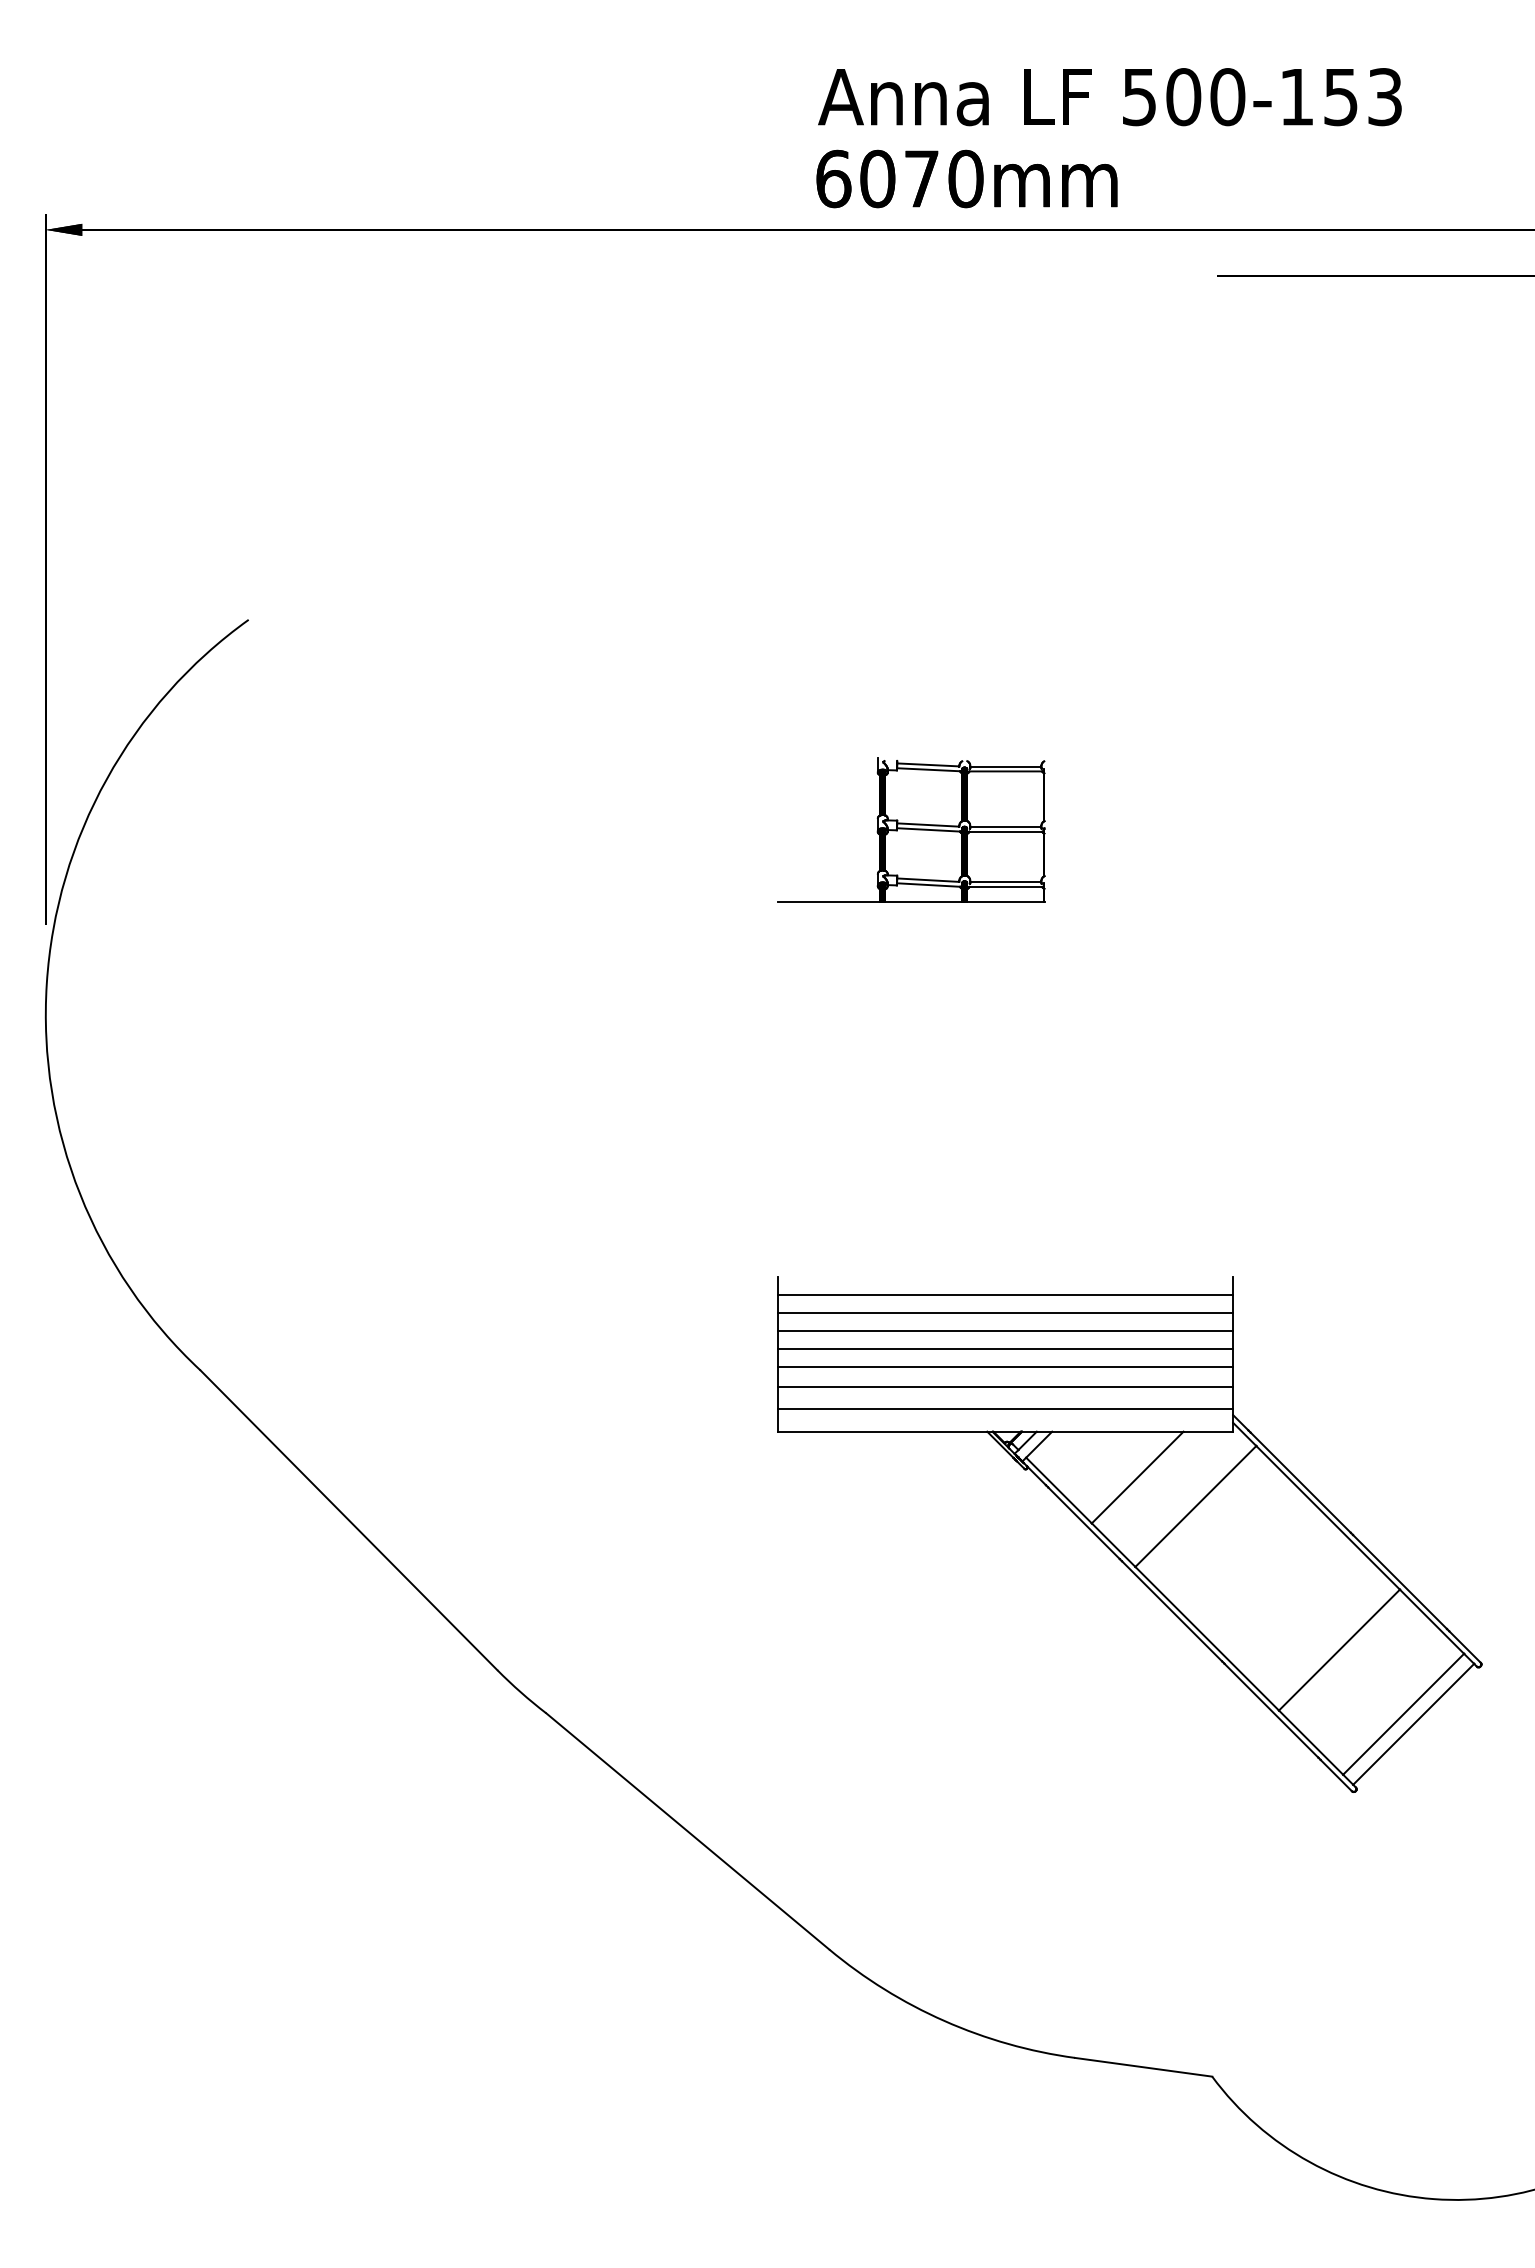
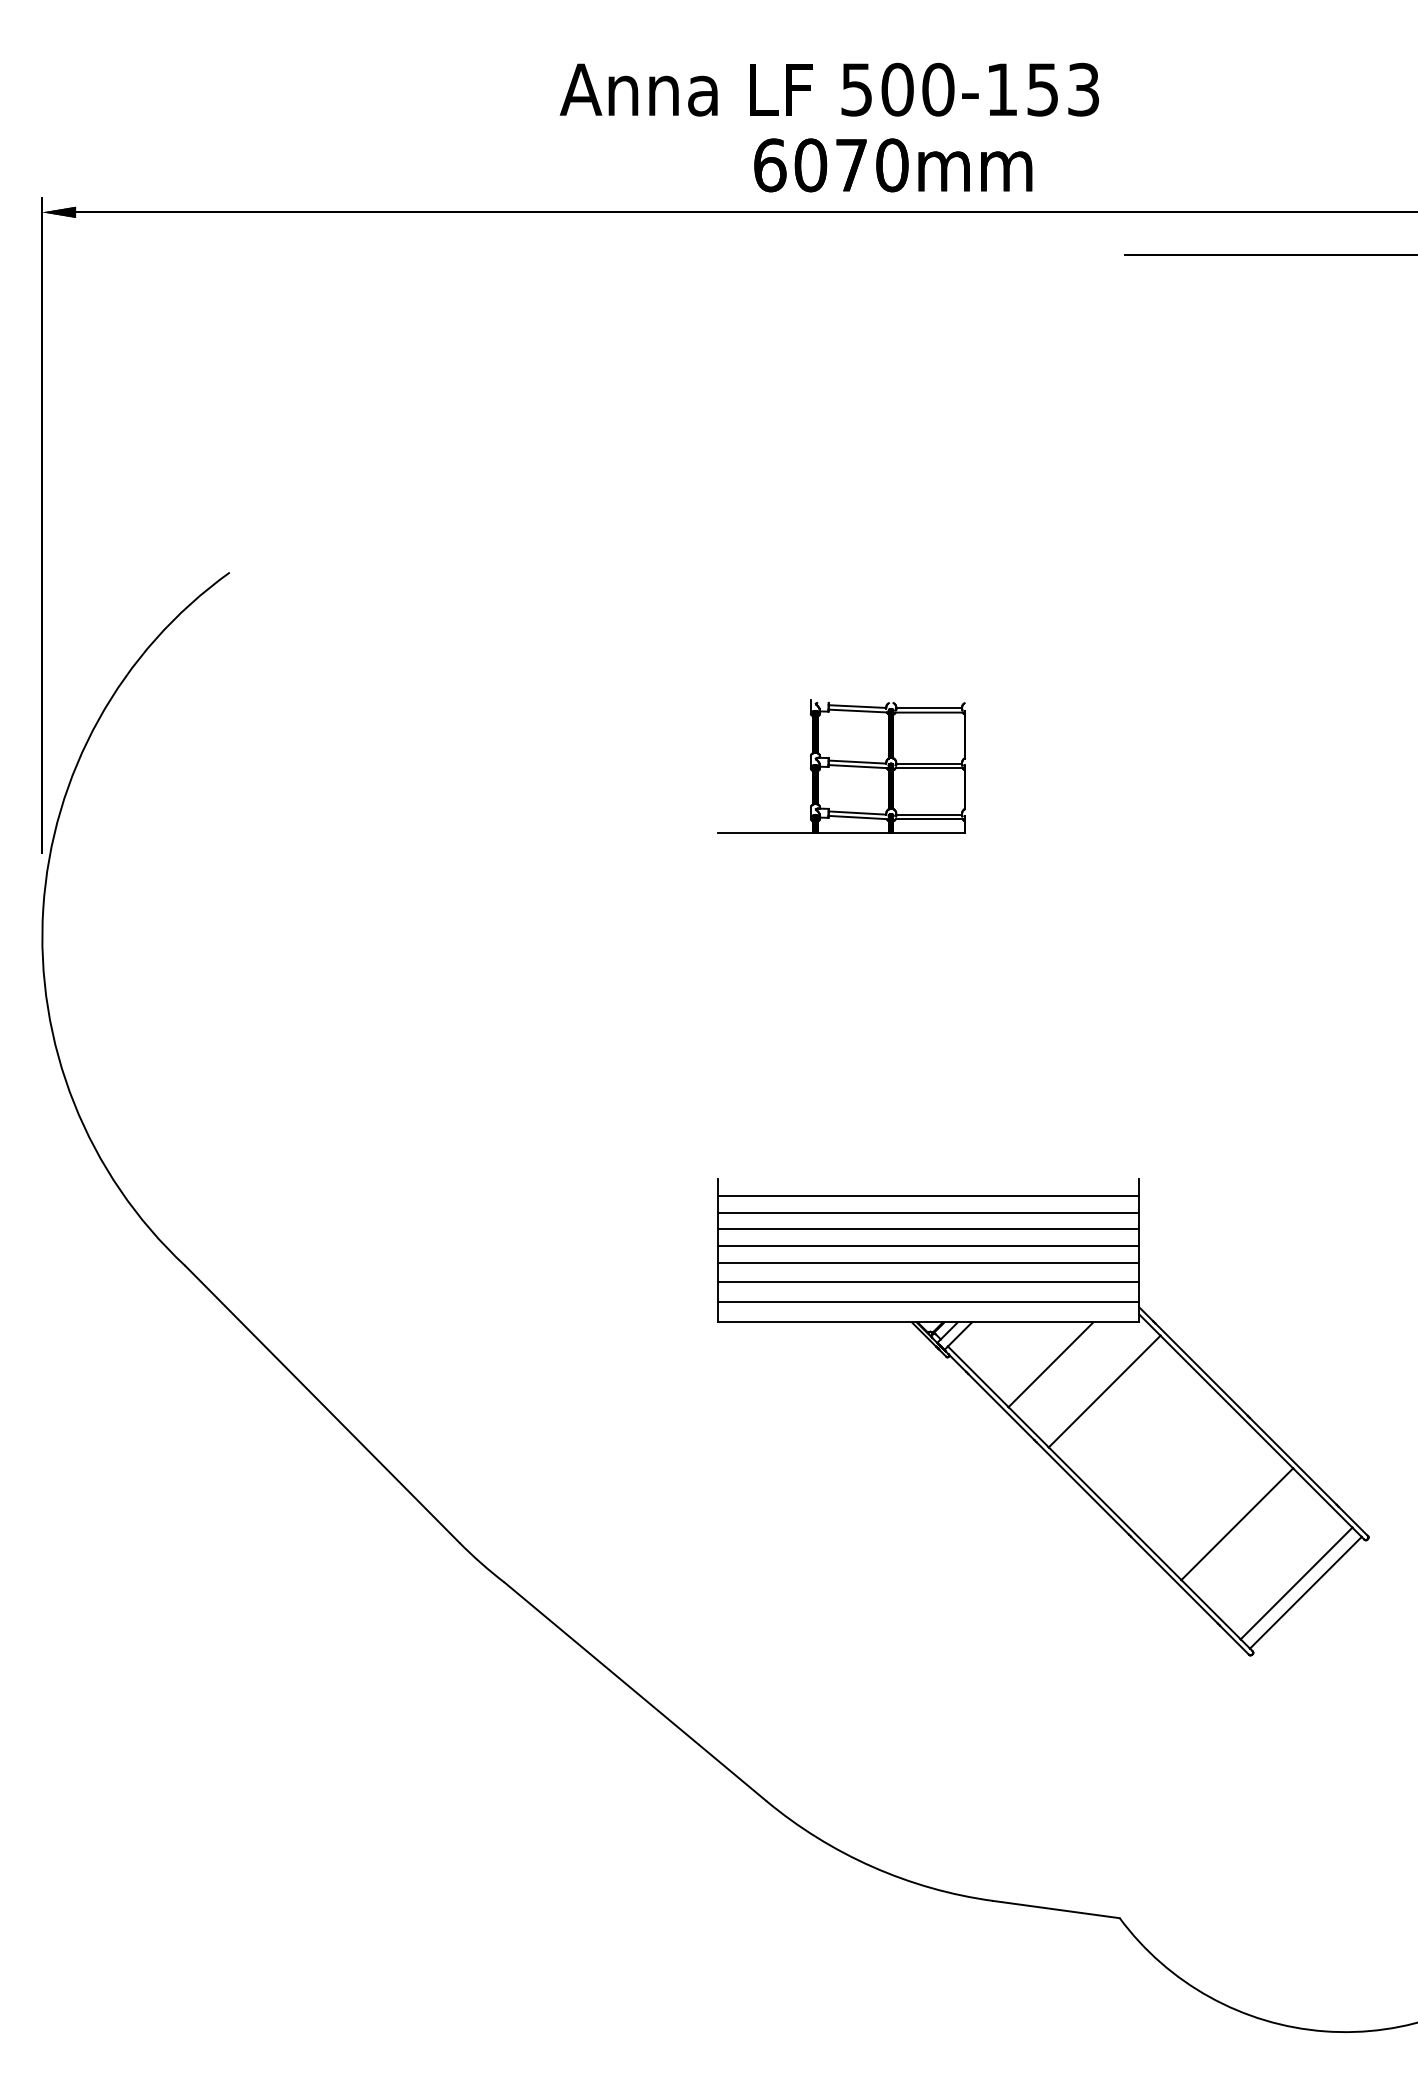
text: (1109, 97) -> (829, 90), moved

